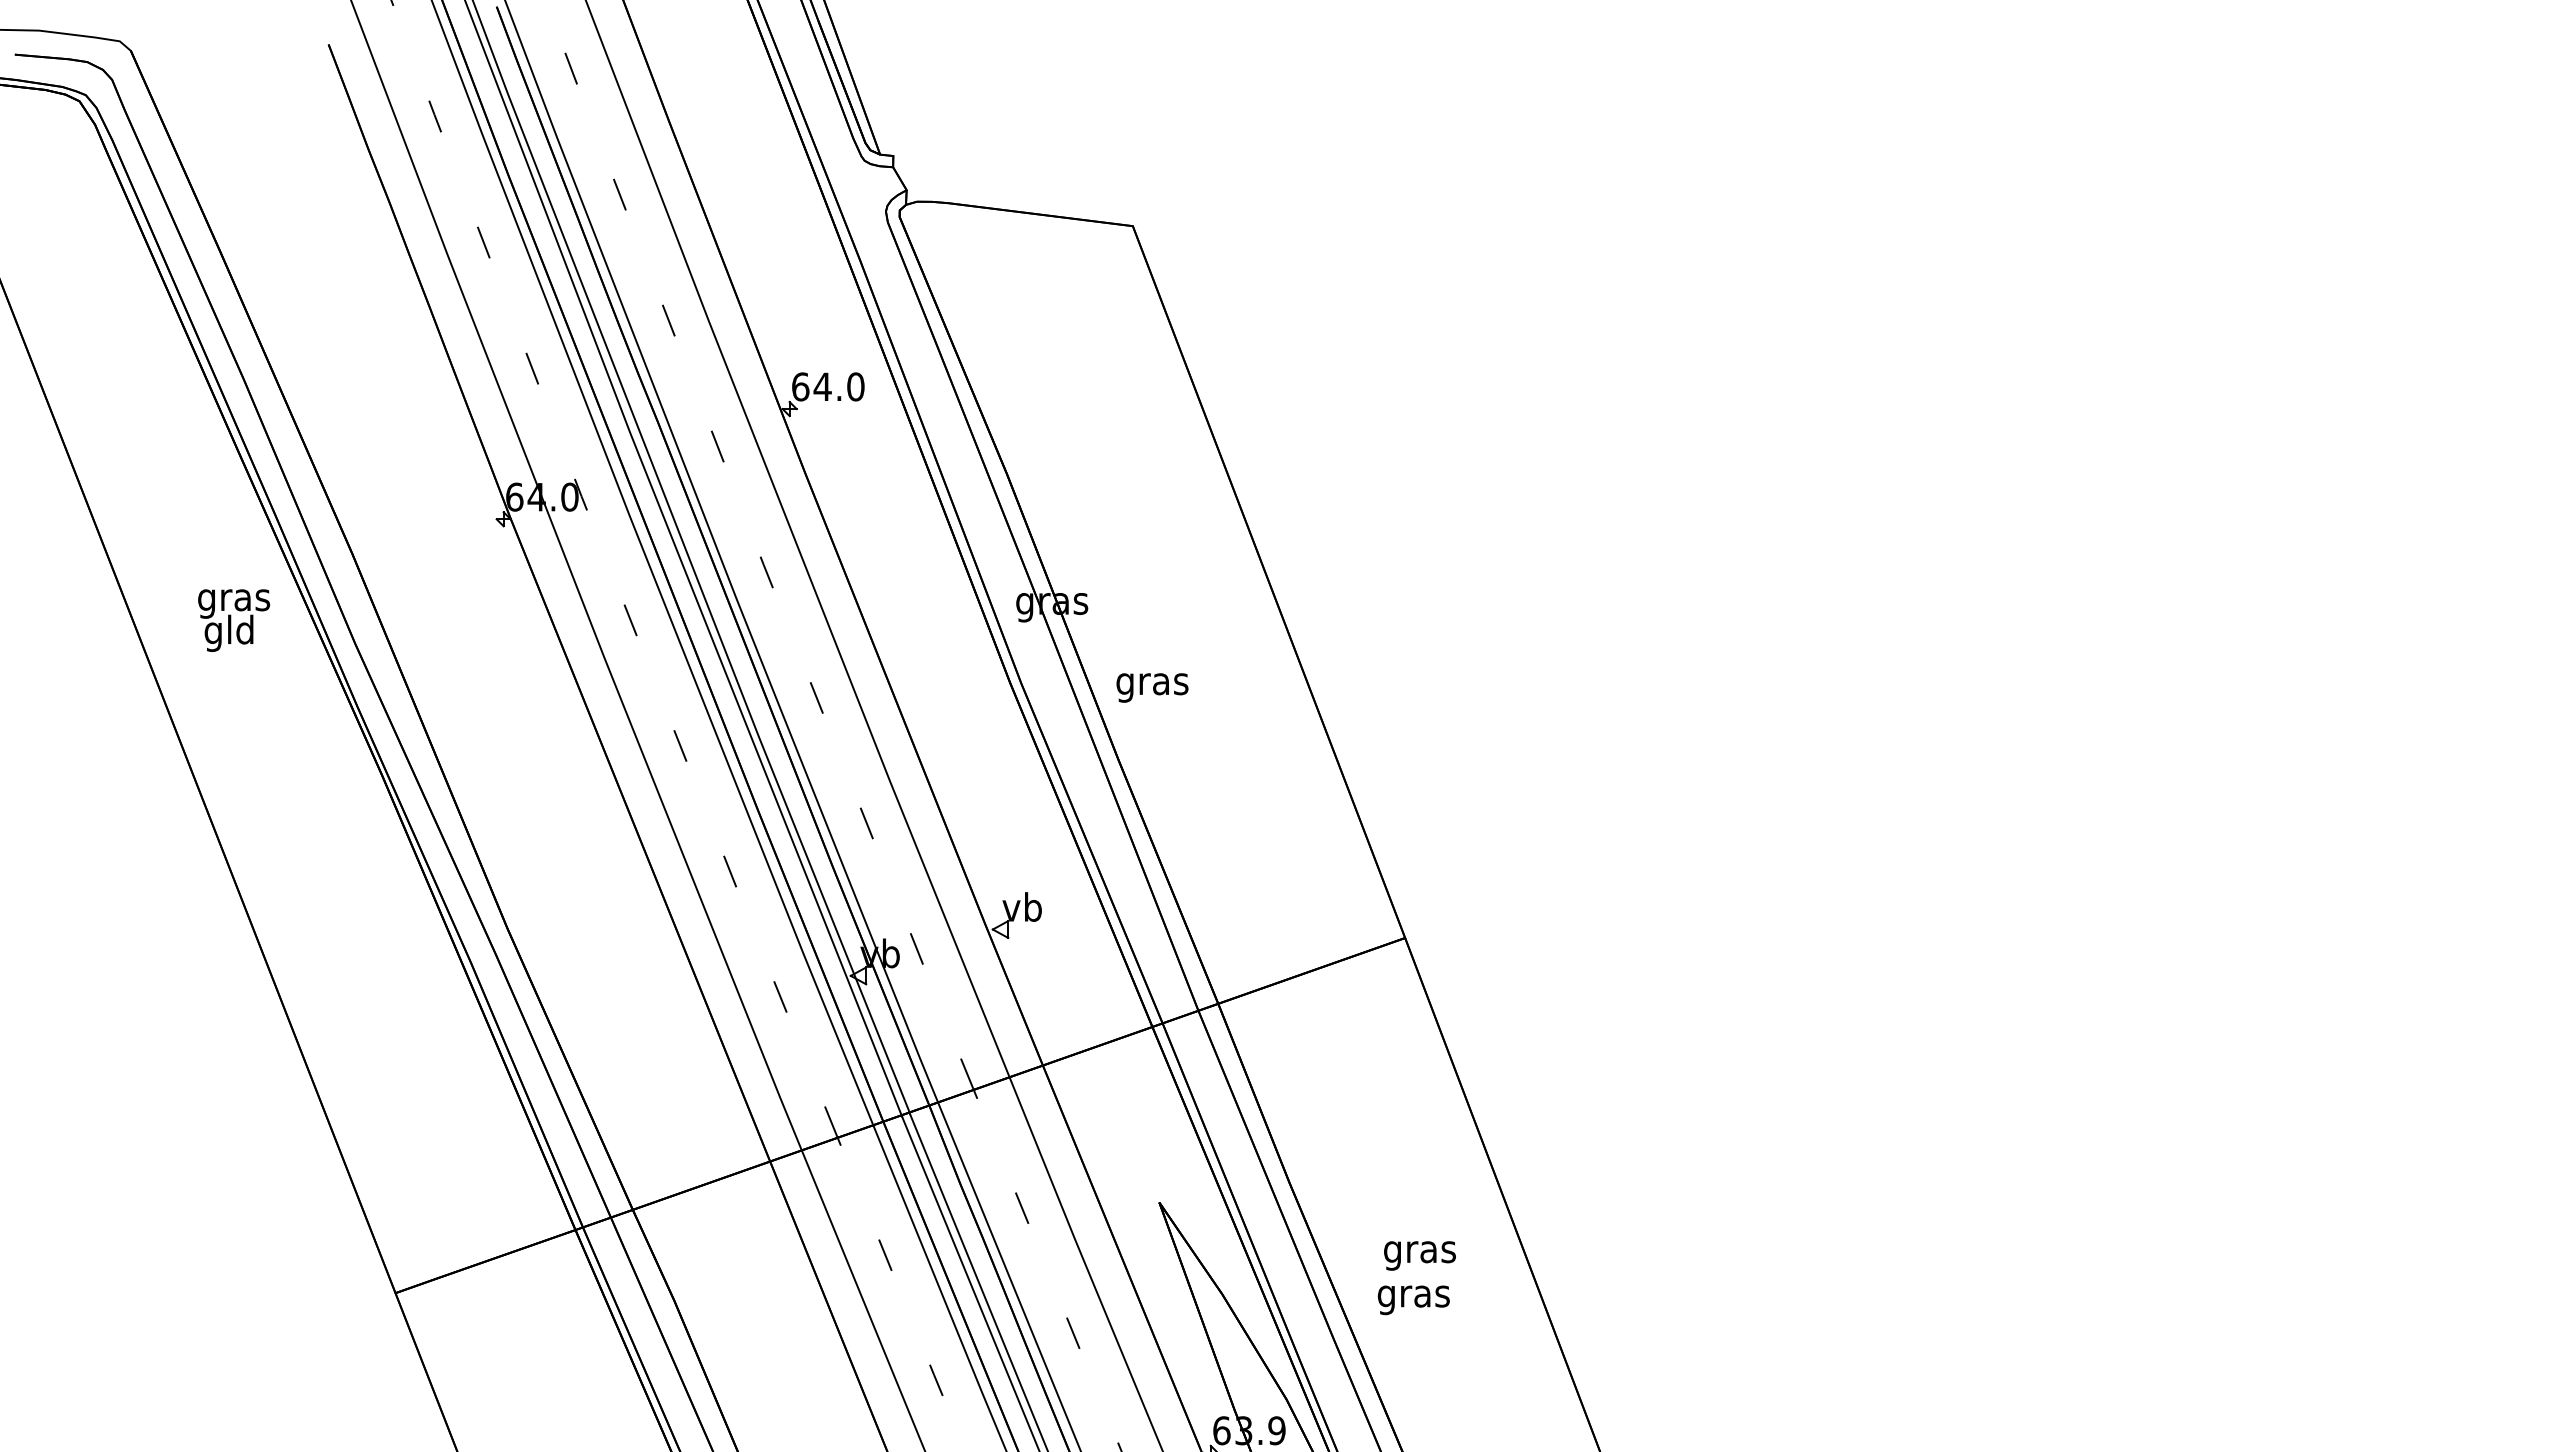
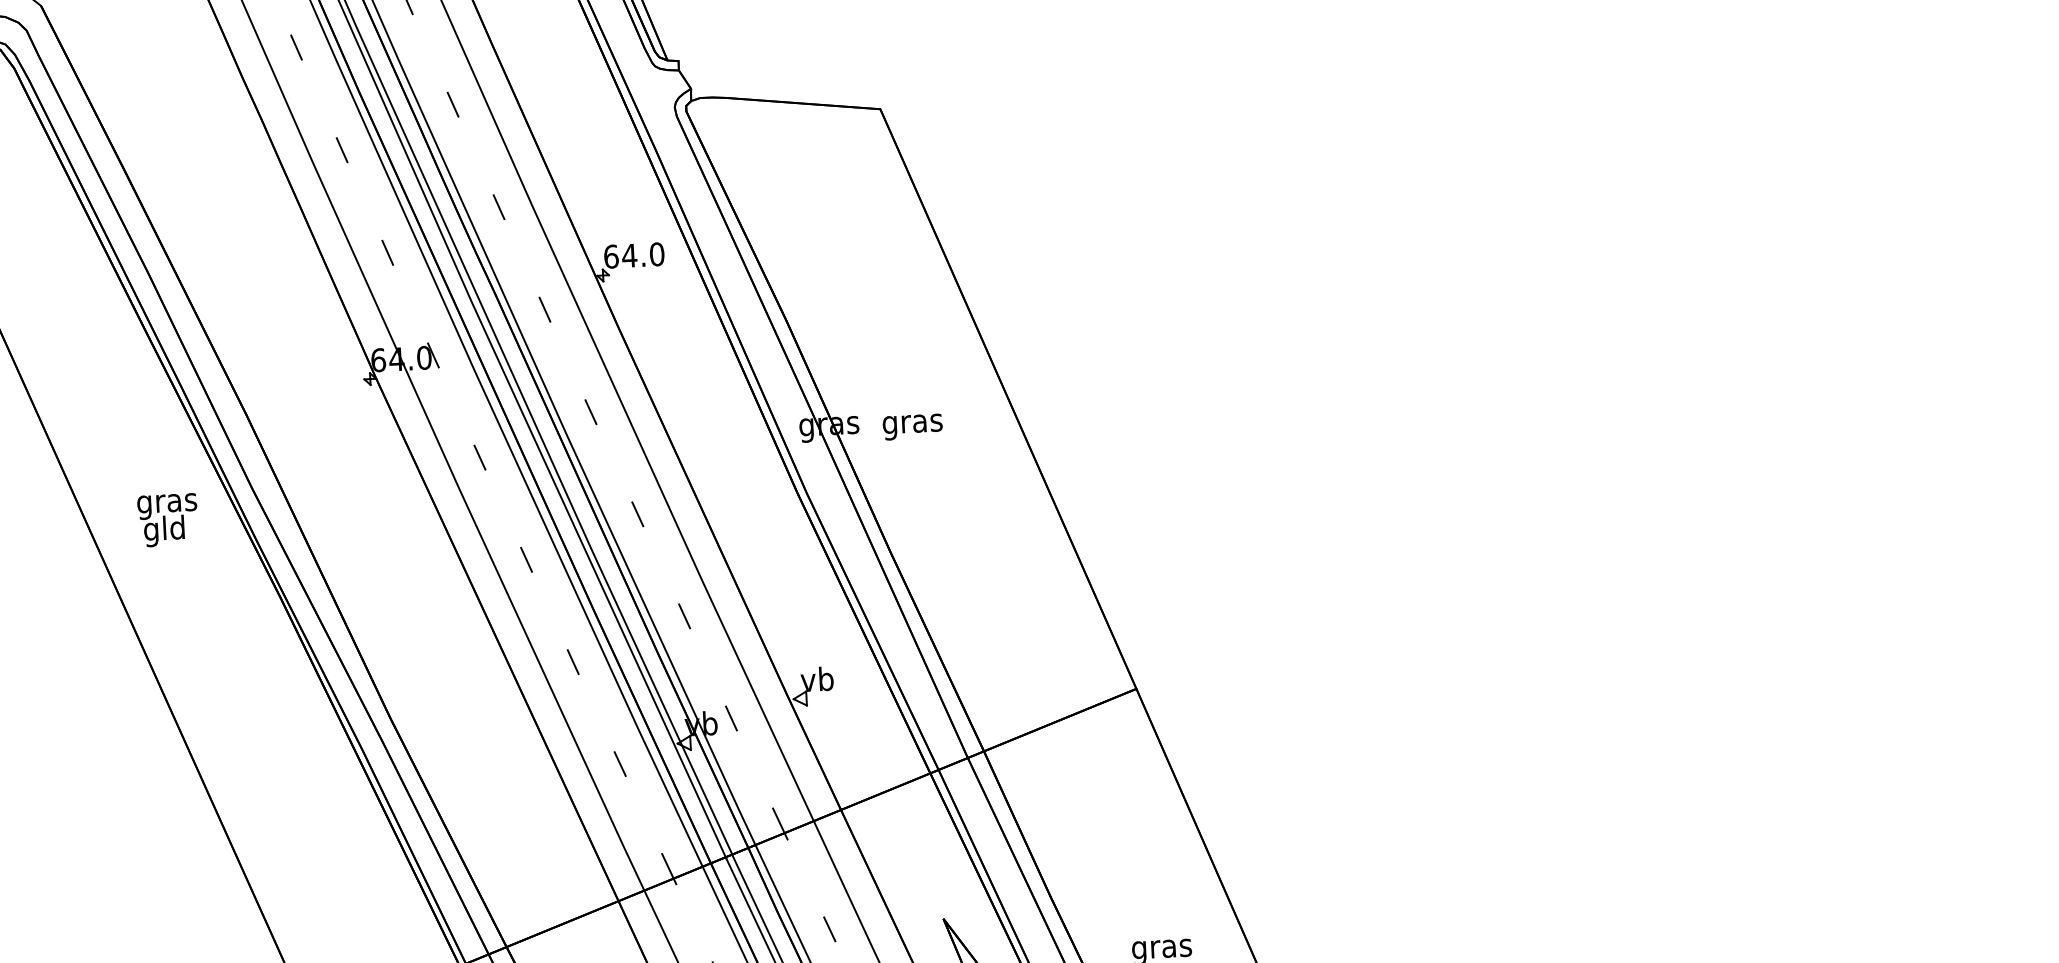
text: (234, 620) -> (168, 520), moved
text: (1152, 687) -> (912, 426), moved

